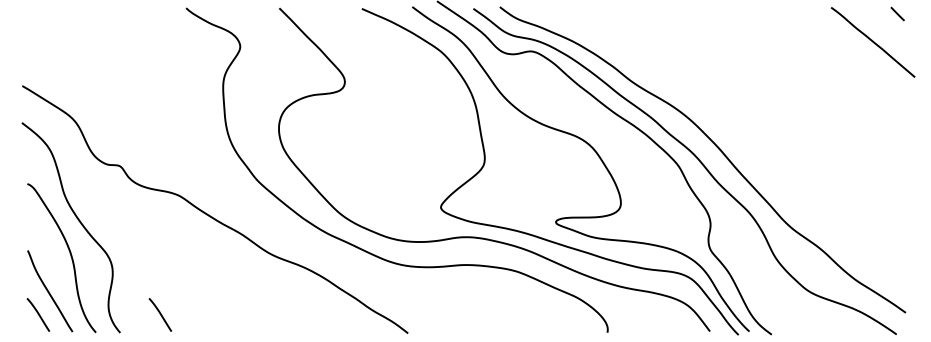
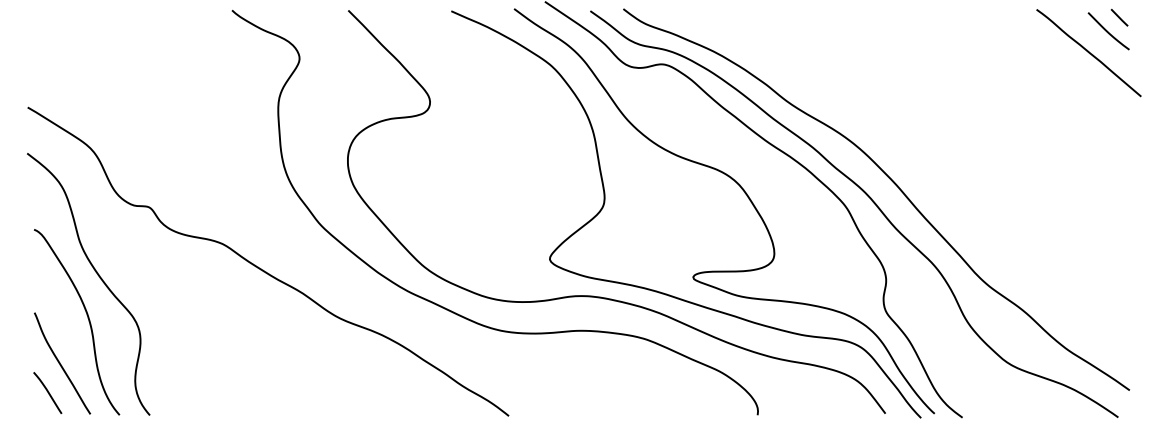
line: (888, 24) -> (1108, 30), added
line: (159, 314) -> (198, 392), removed

